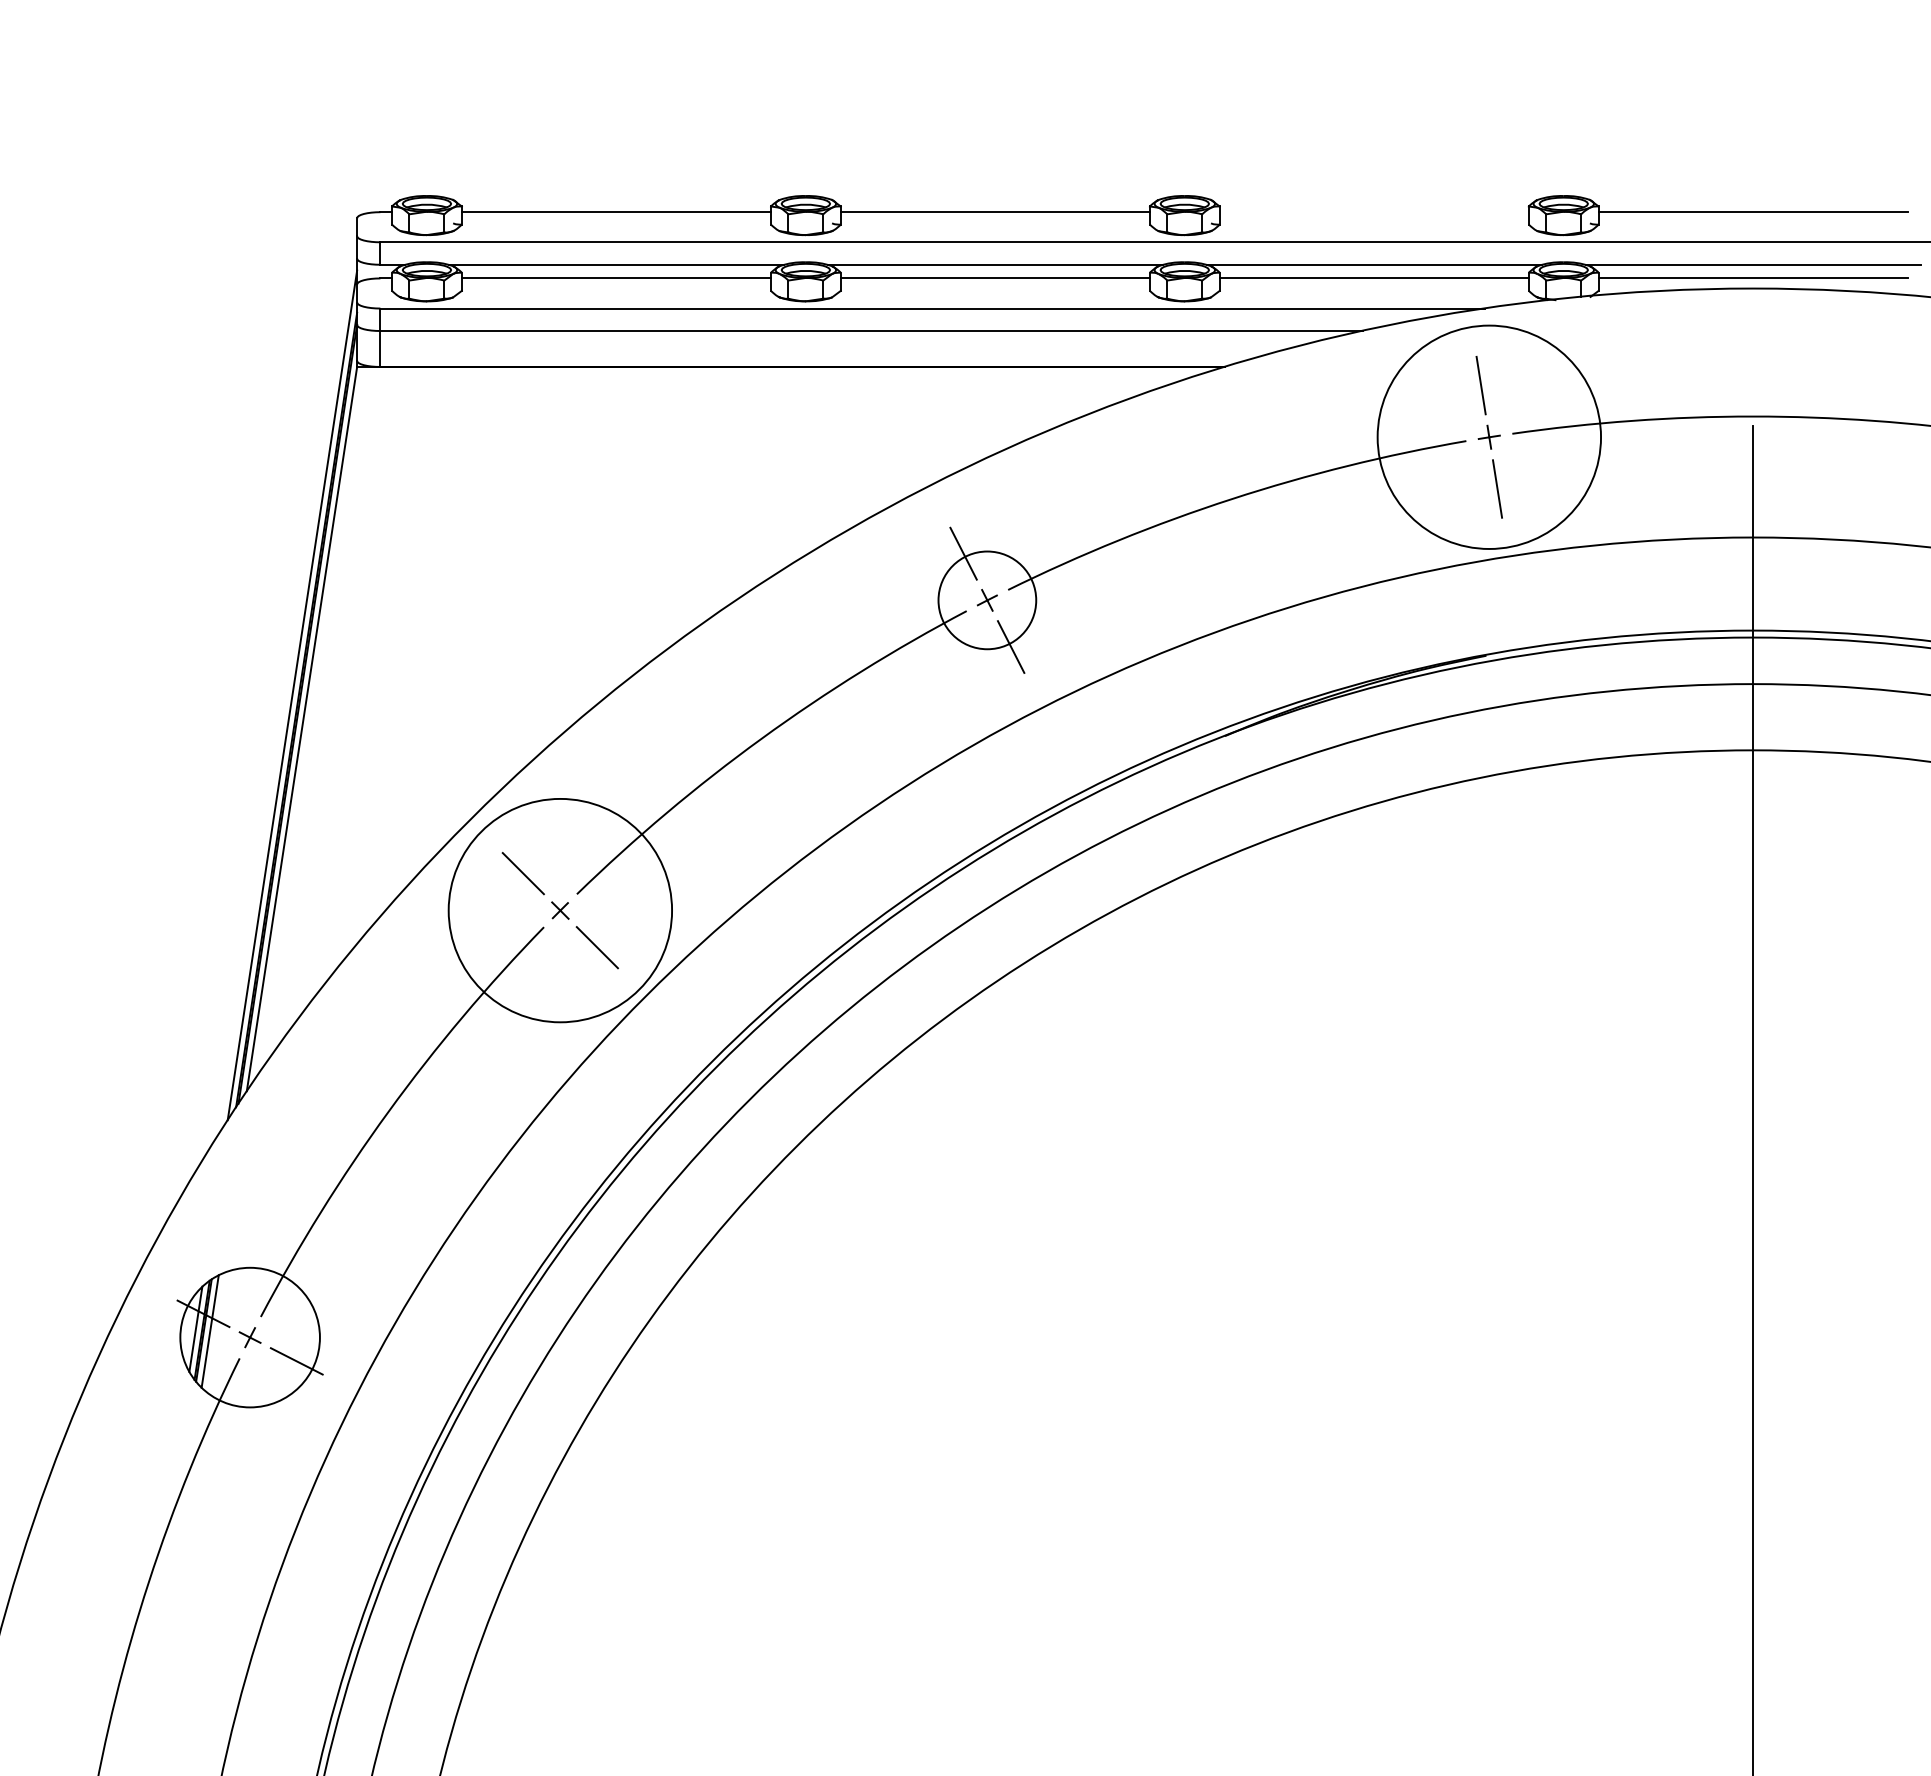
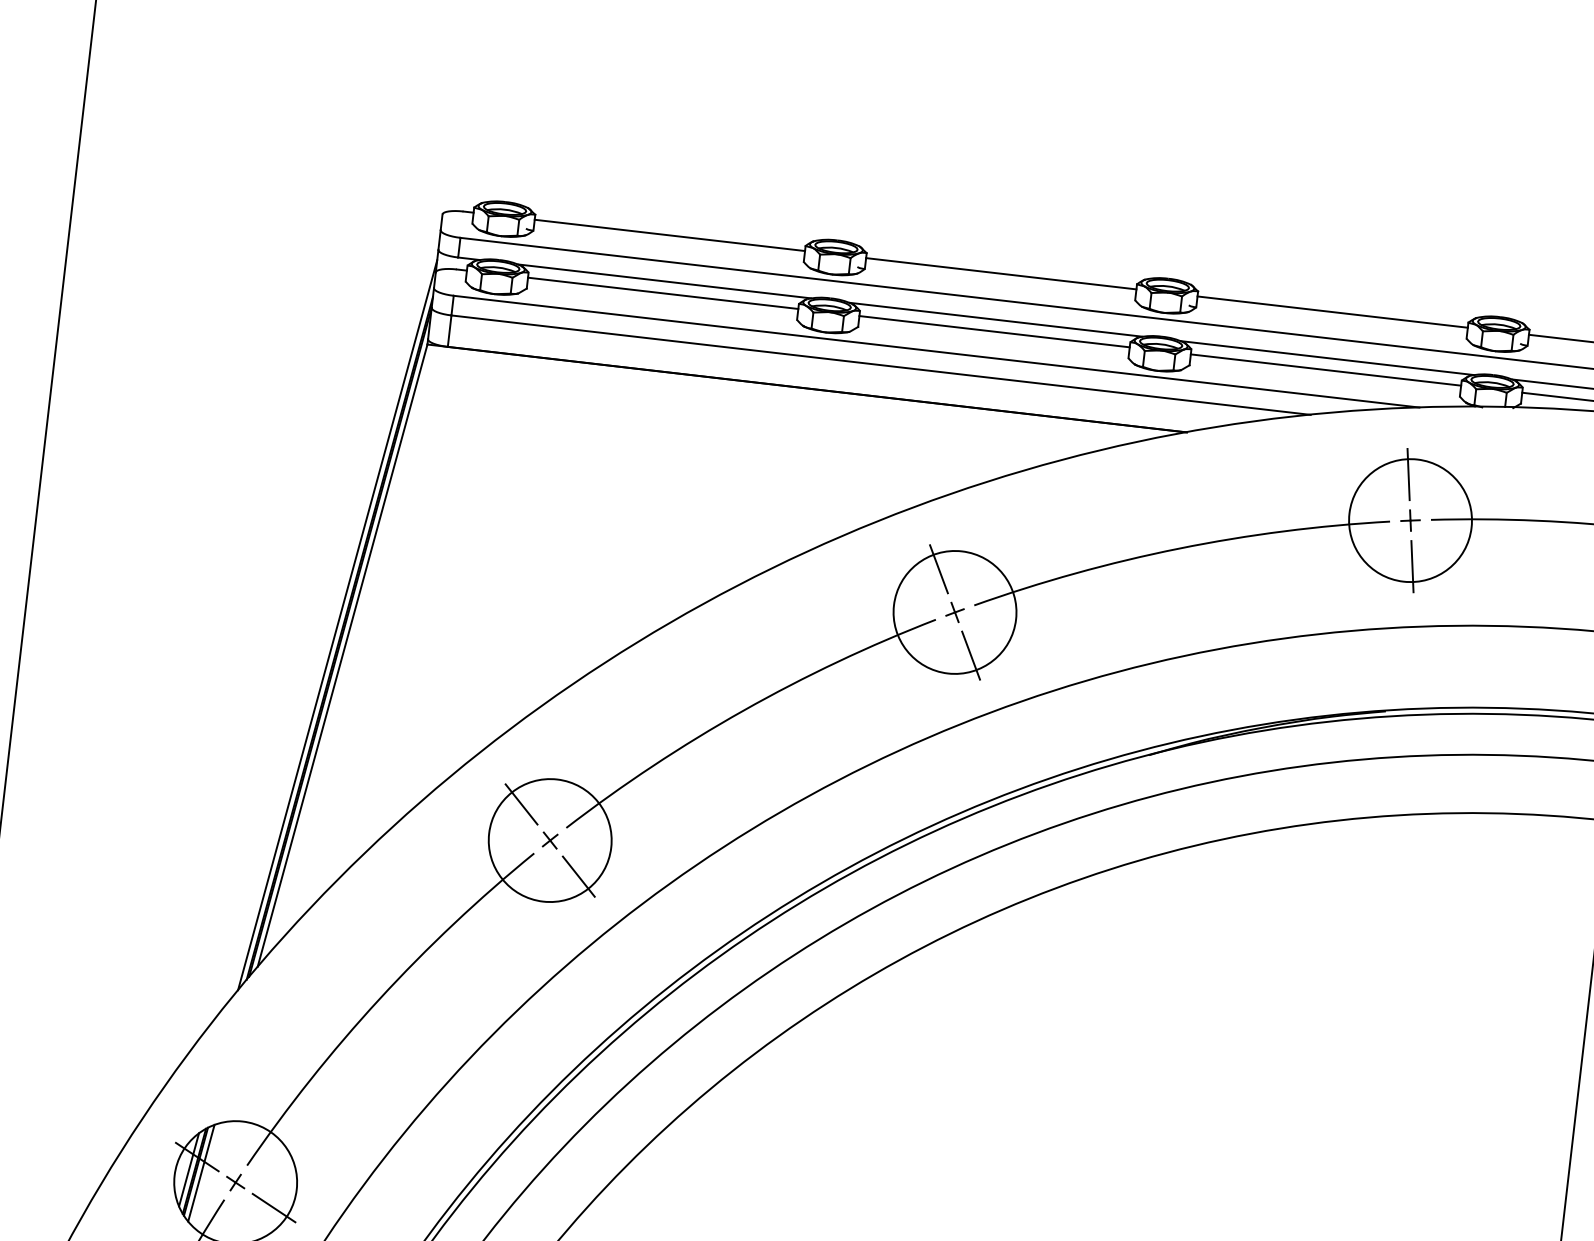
line: (1373, 212) -> (1331, 312), added
circle: (1489, 437) -> (1410, 520), size x0.62
circle: (987, 600) -> (955, 612), size x1.43
circle: (560, 910) -> (550, 840), size x0.62

